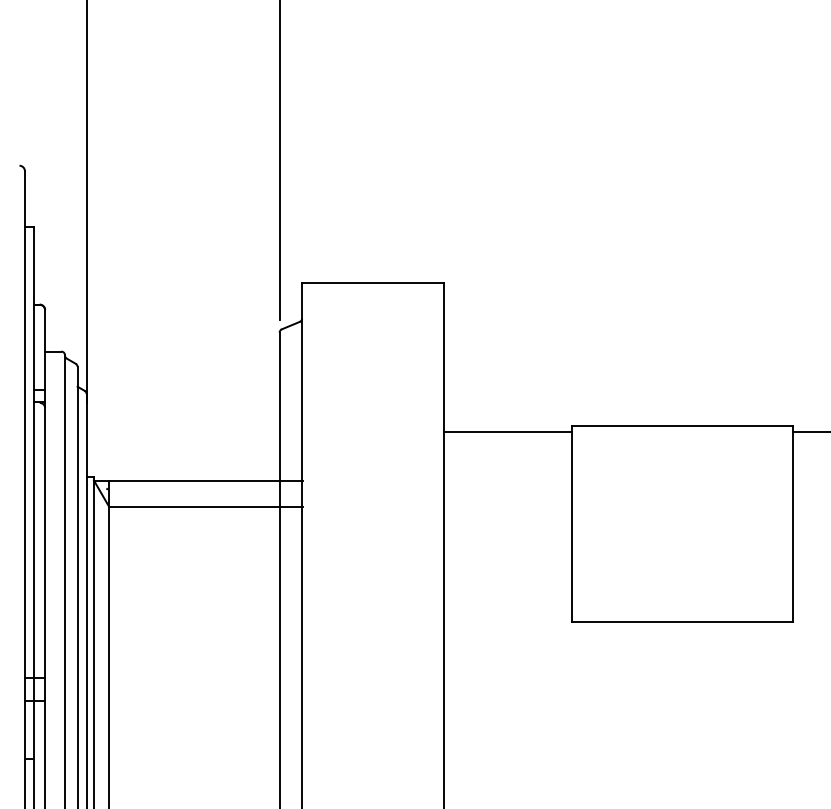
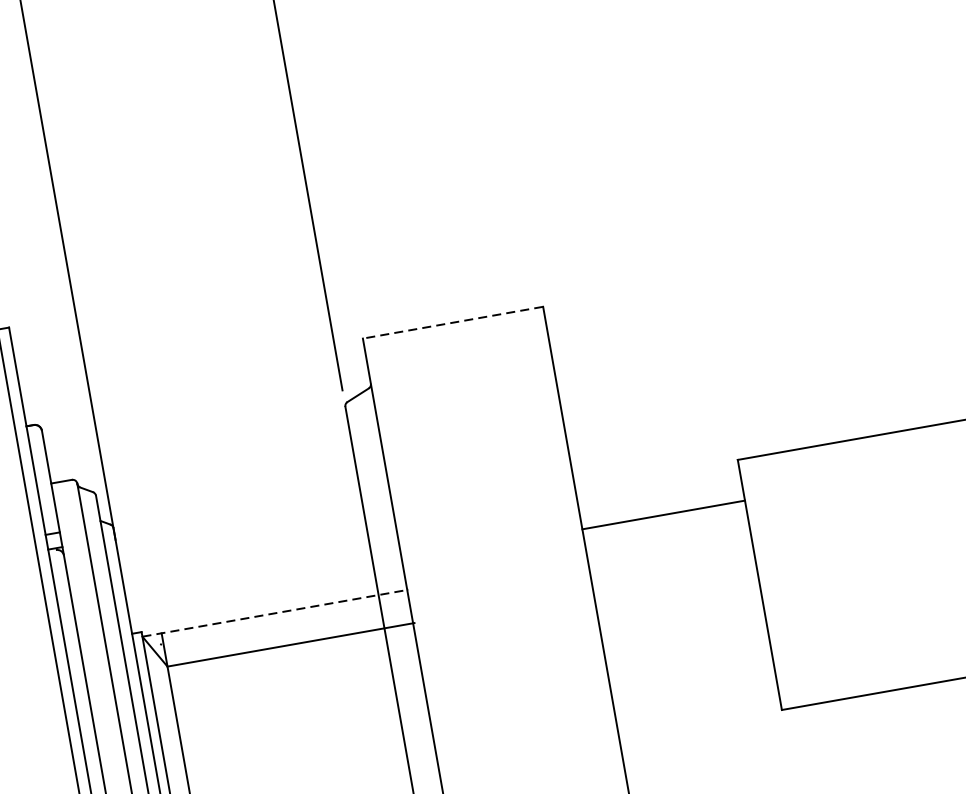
line: (372, 283) -> (452, 323), solid -> dashed
line: (507, 431) -> (663, 514), moved
line: (198, 480) -> (275, 613), solid -> dashed

